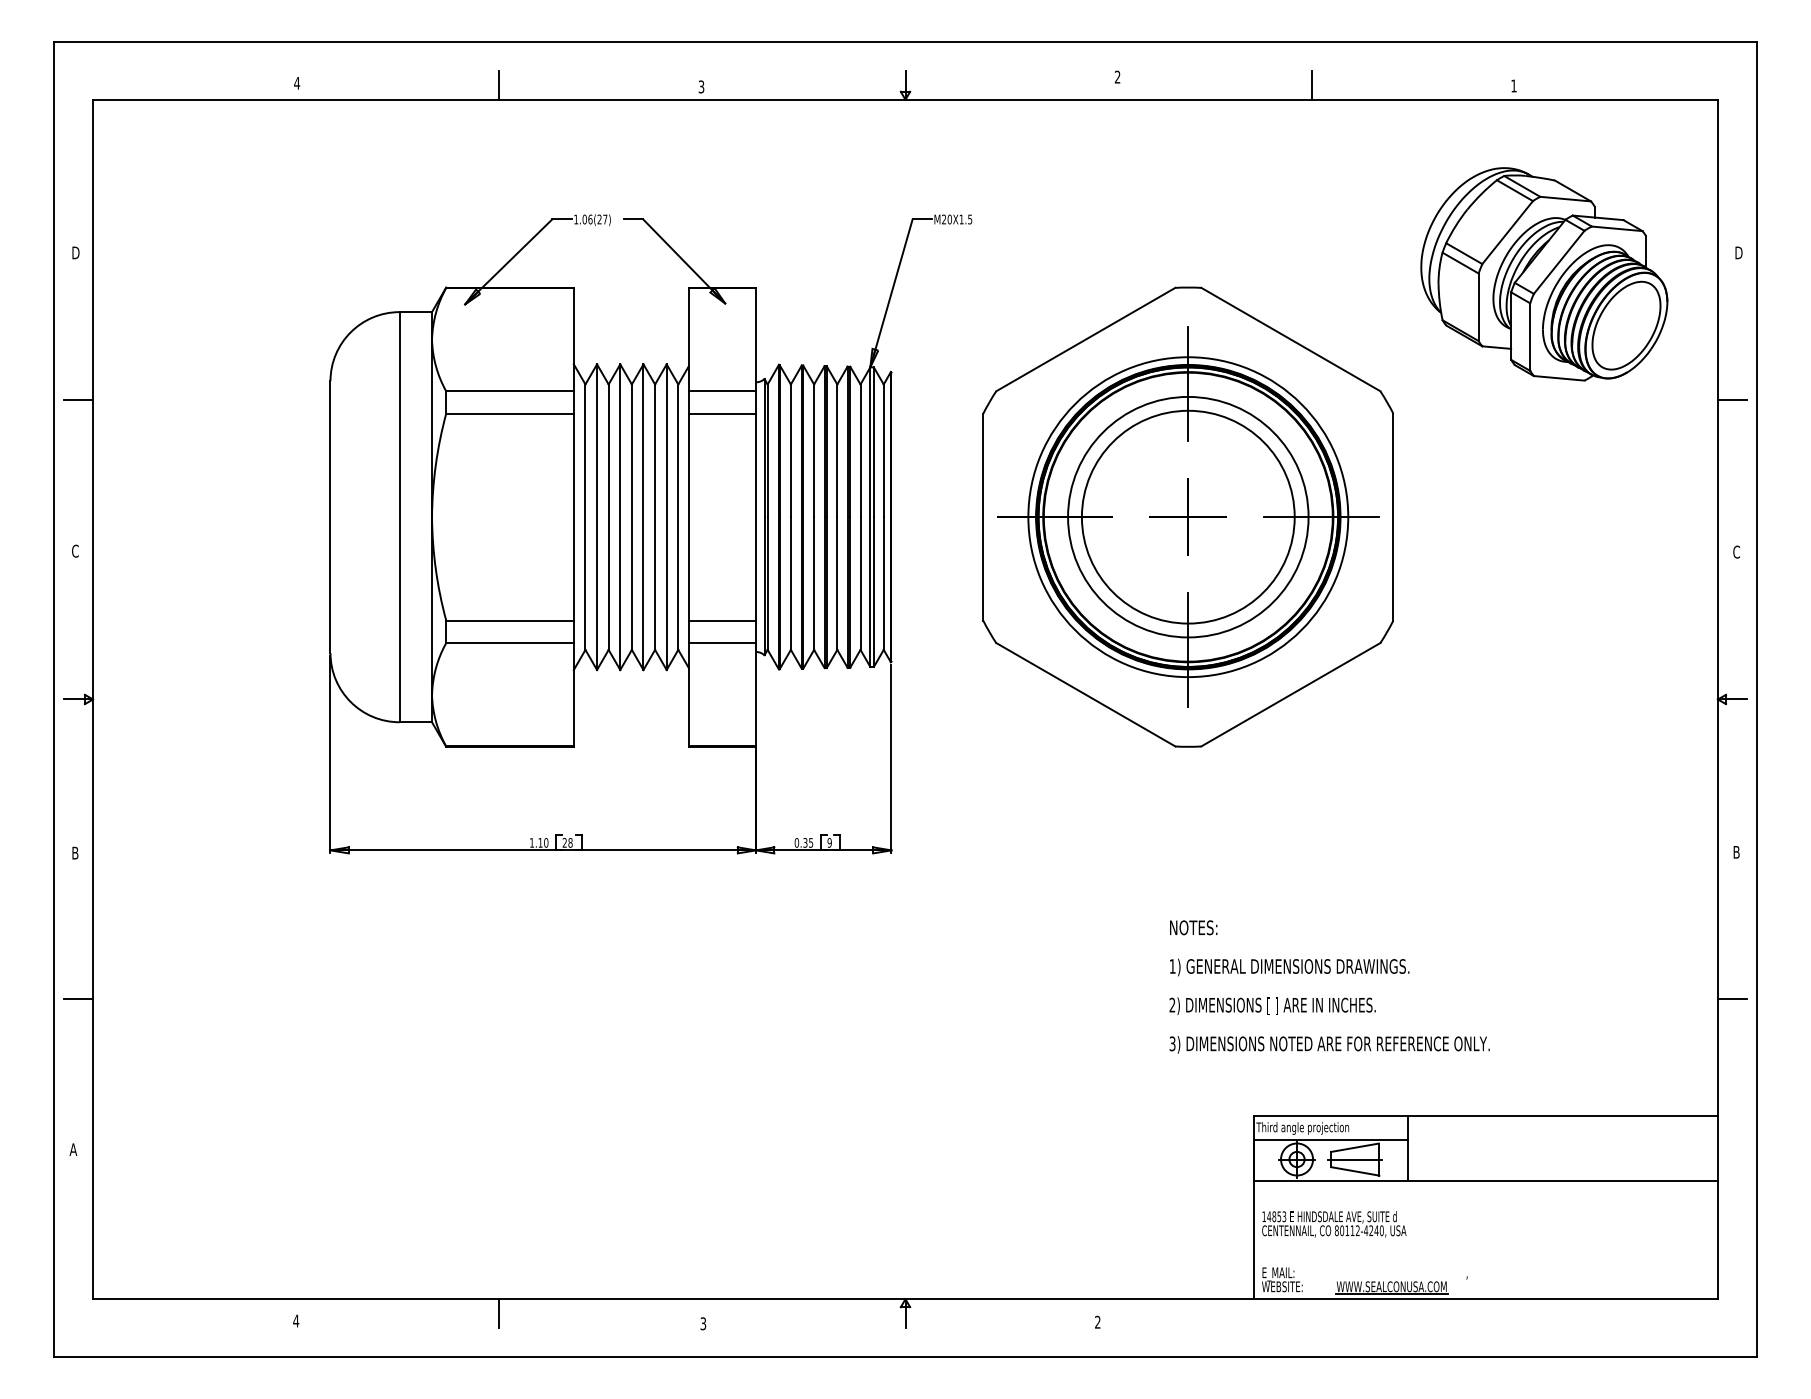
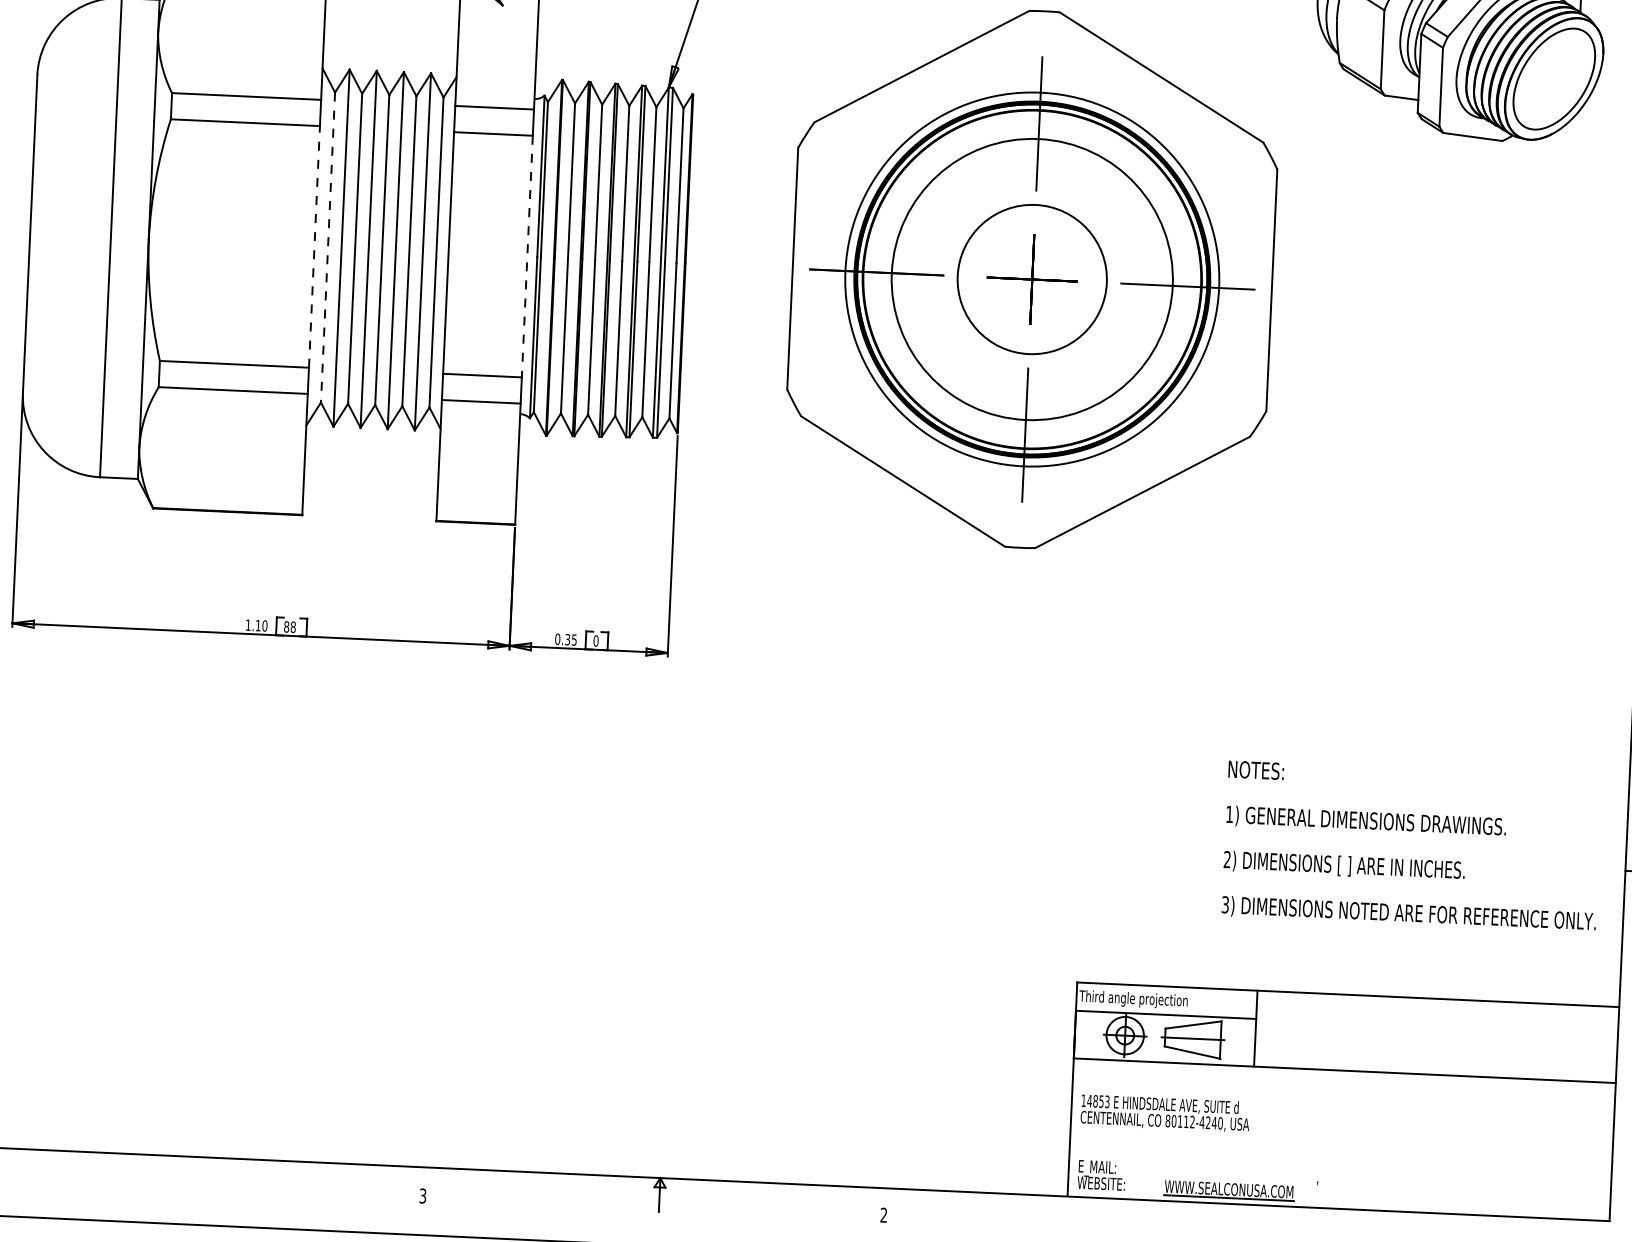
line: (573, 516) -> (314, 246), solid -> dashed
circle: (1187, 516) -> (1031, 278), size x0.6
line: (585, 517) -> (328, 247), solid -> dashed
line: (756, 517) -> (527, 257), solid -> dashed
text: (564, 842) -> (286, 626), 28 -> 88
text: (829, 842) -> (595, 640), 9 -> 0
text: (1329, 986) -> (1411, 846), moved
line: (499, 1313) -> (185, 1173), removed

